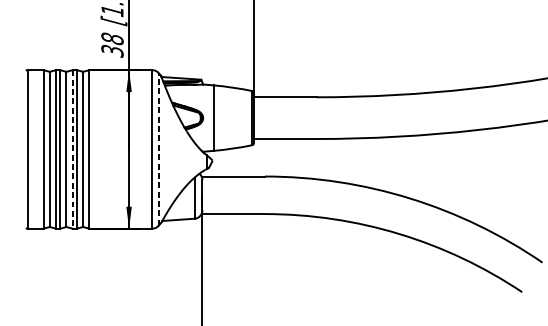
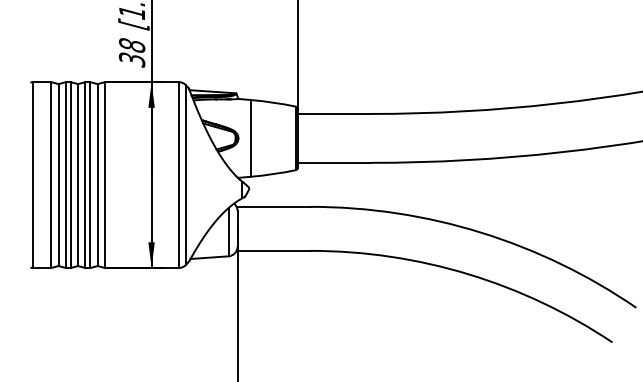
line: (72, 149) -> (85, 175), dashed -> solid
line: (158, 149) -> (186, 175), dashed -> solid

